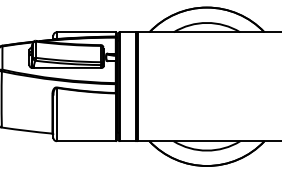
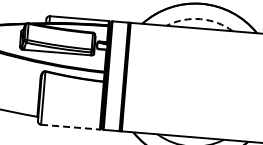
arc: (206, 22) -> (200, 18), solid -> dashed
line: (86, 141) -> (70, 127), solid -> dashed

